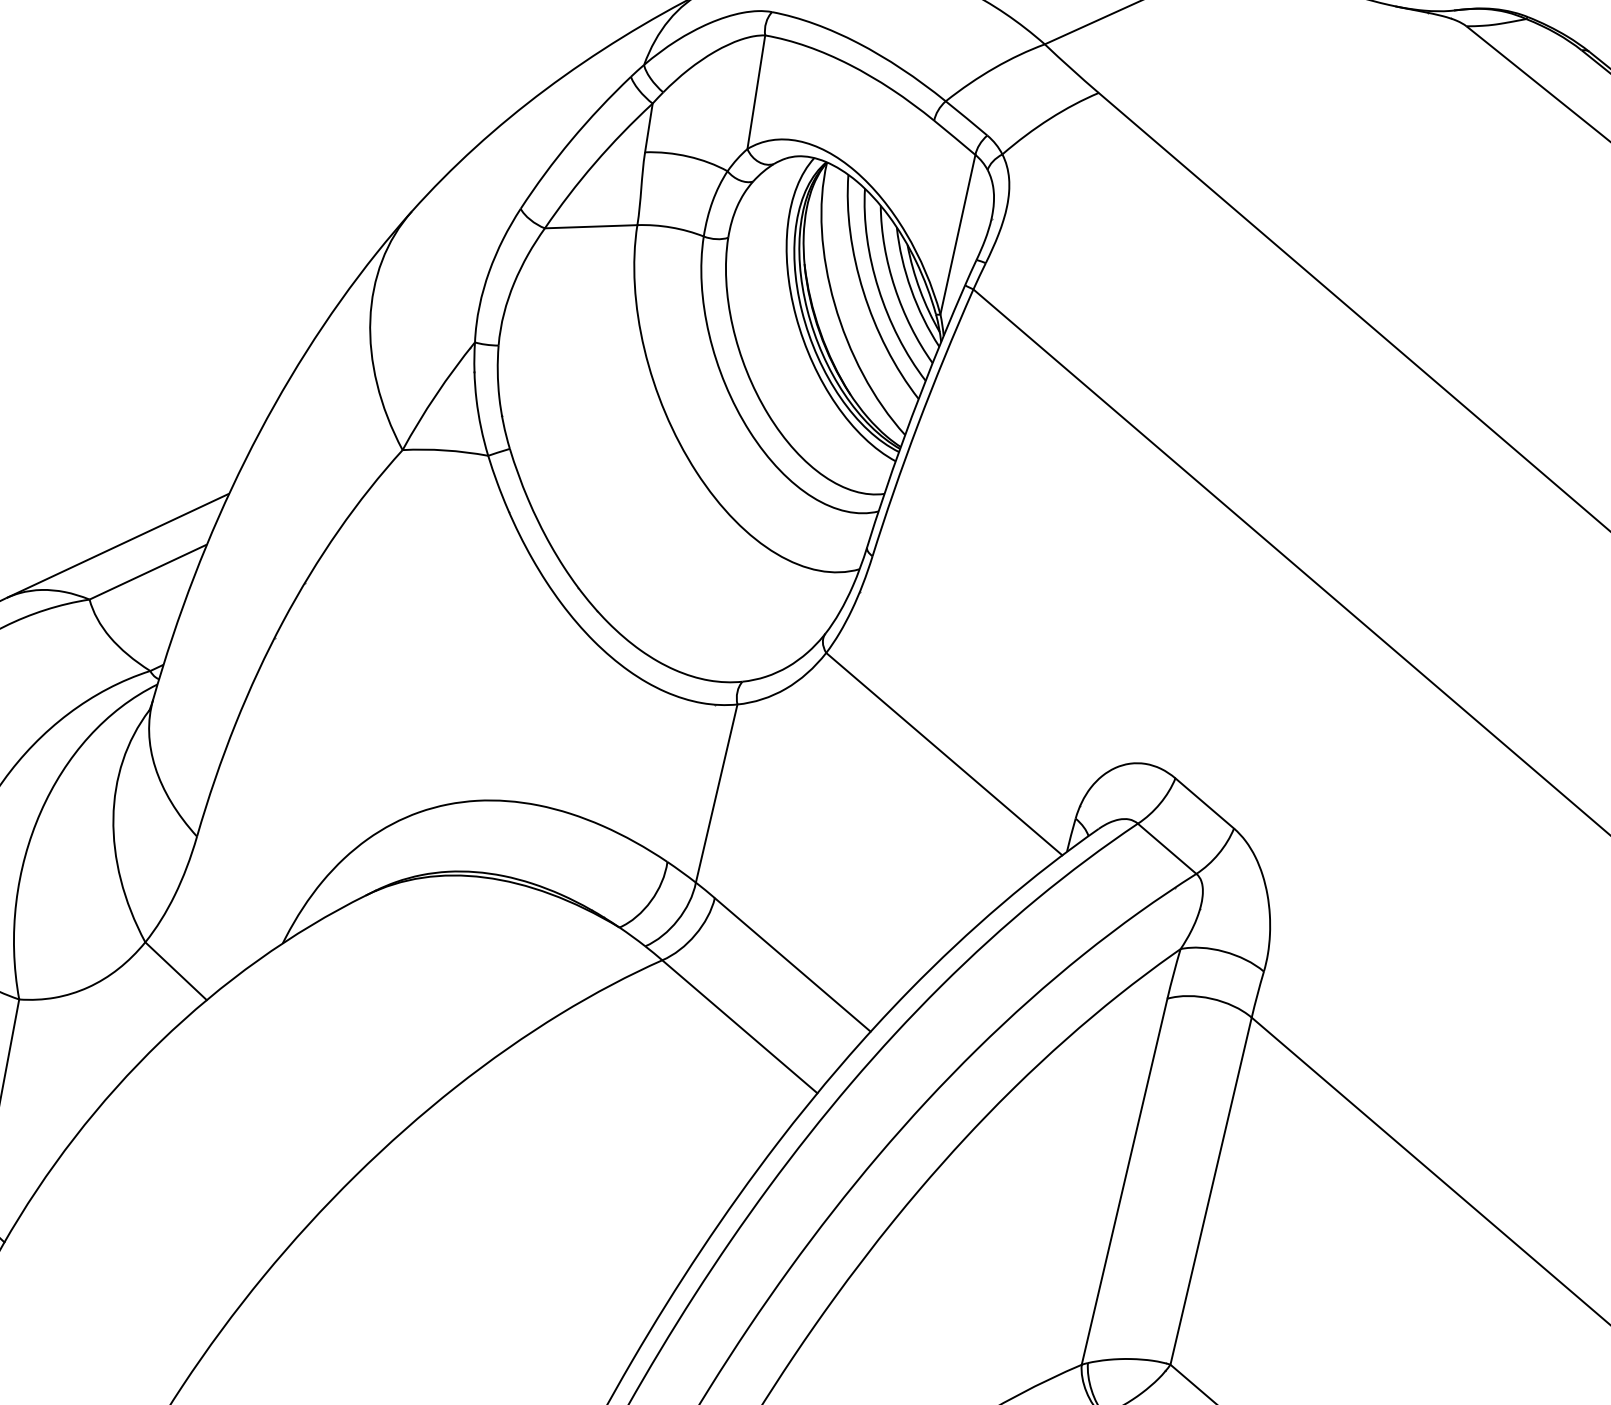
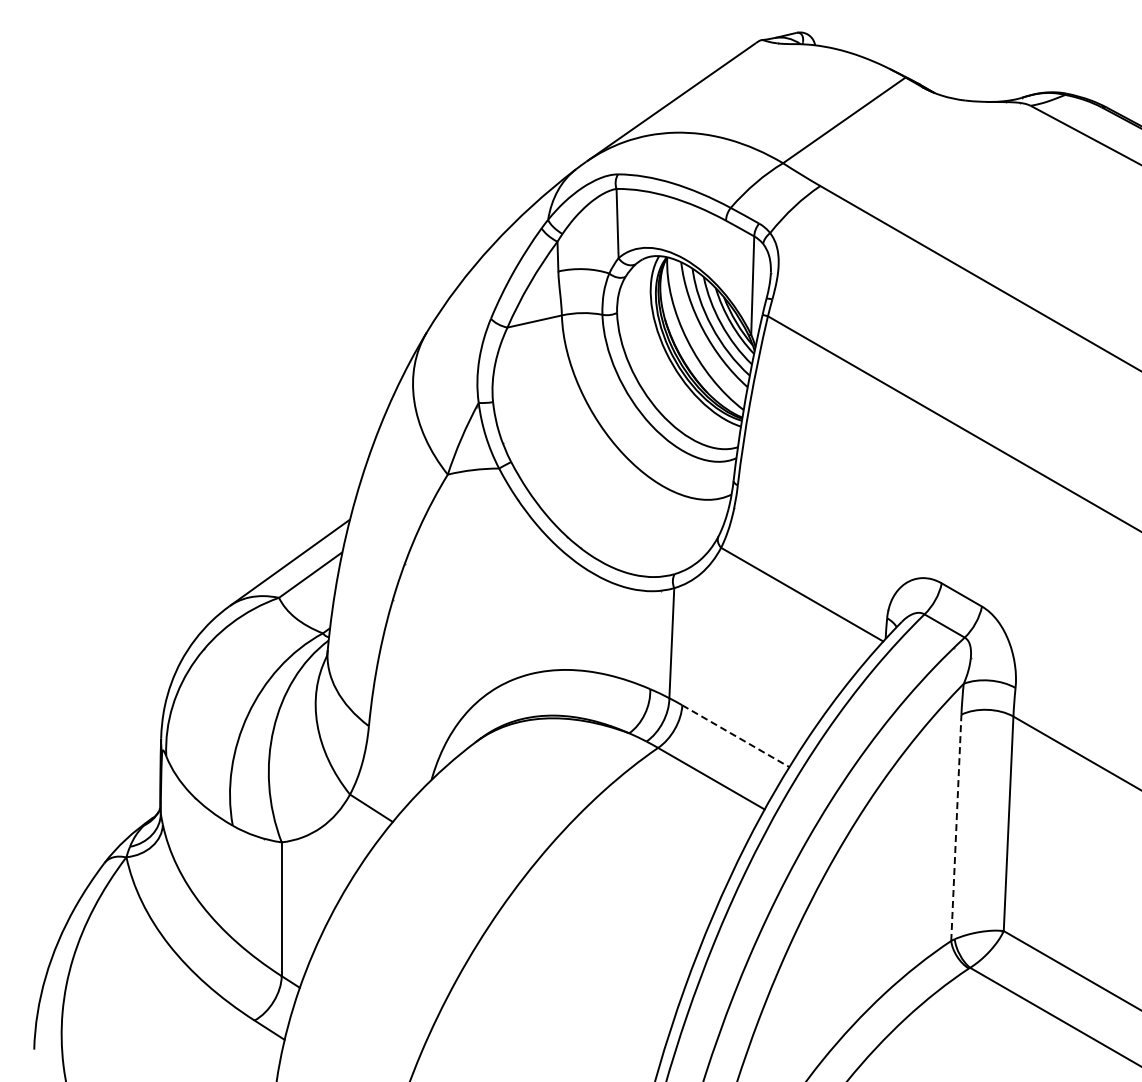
line: (792, 965) -> (735, 736), solid -> dashed
line: (1124, 1181) -> (956, 827), solid -> dashed

